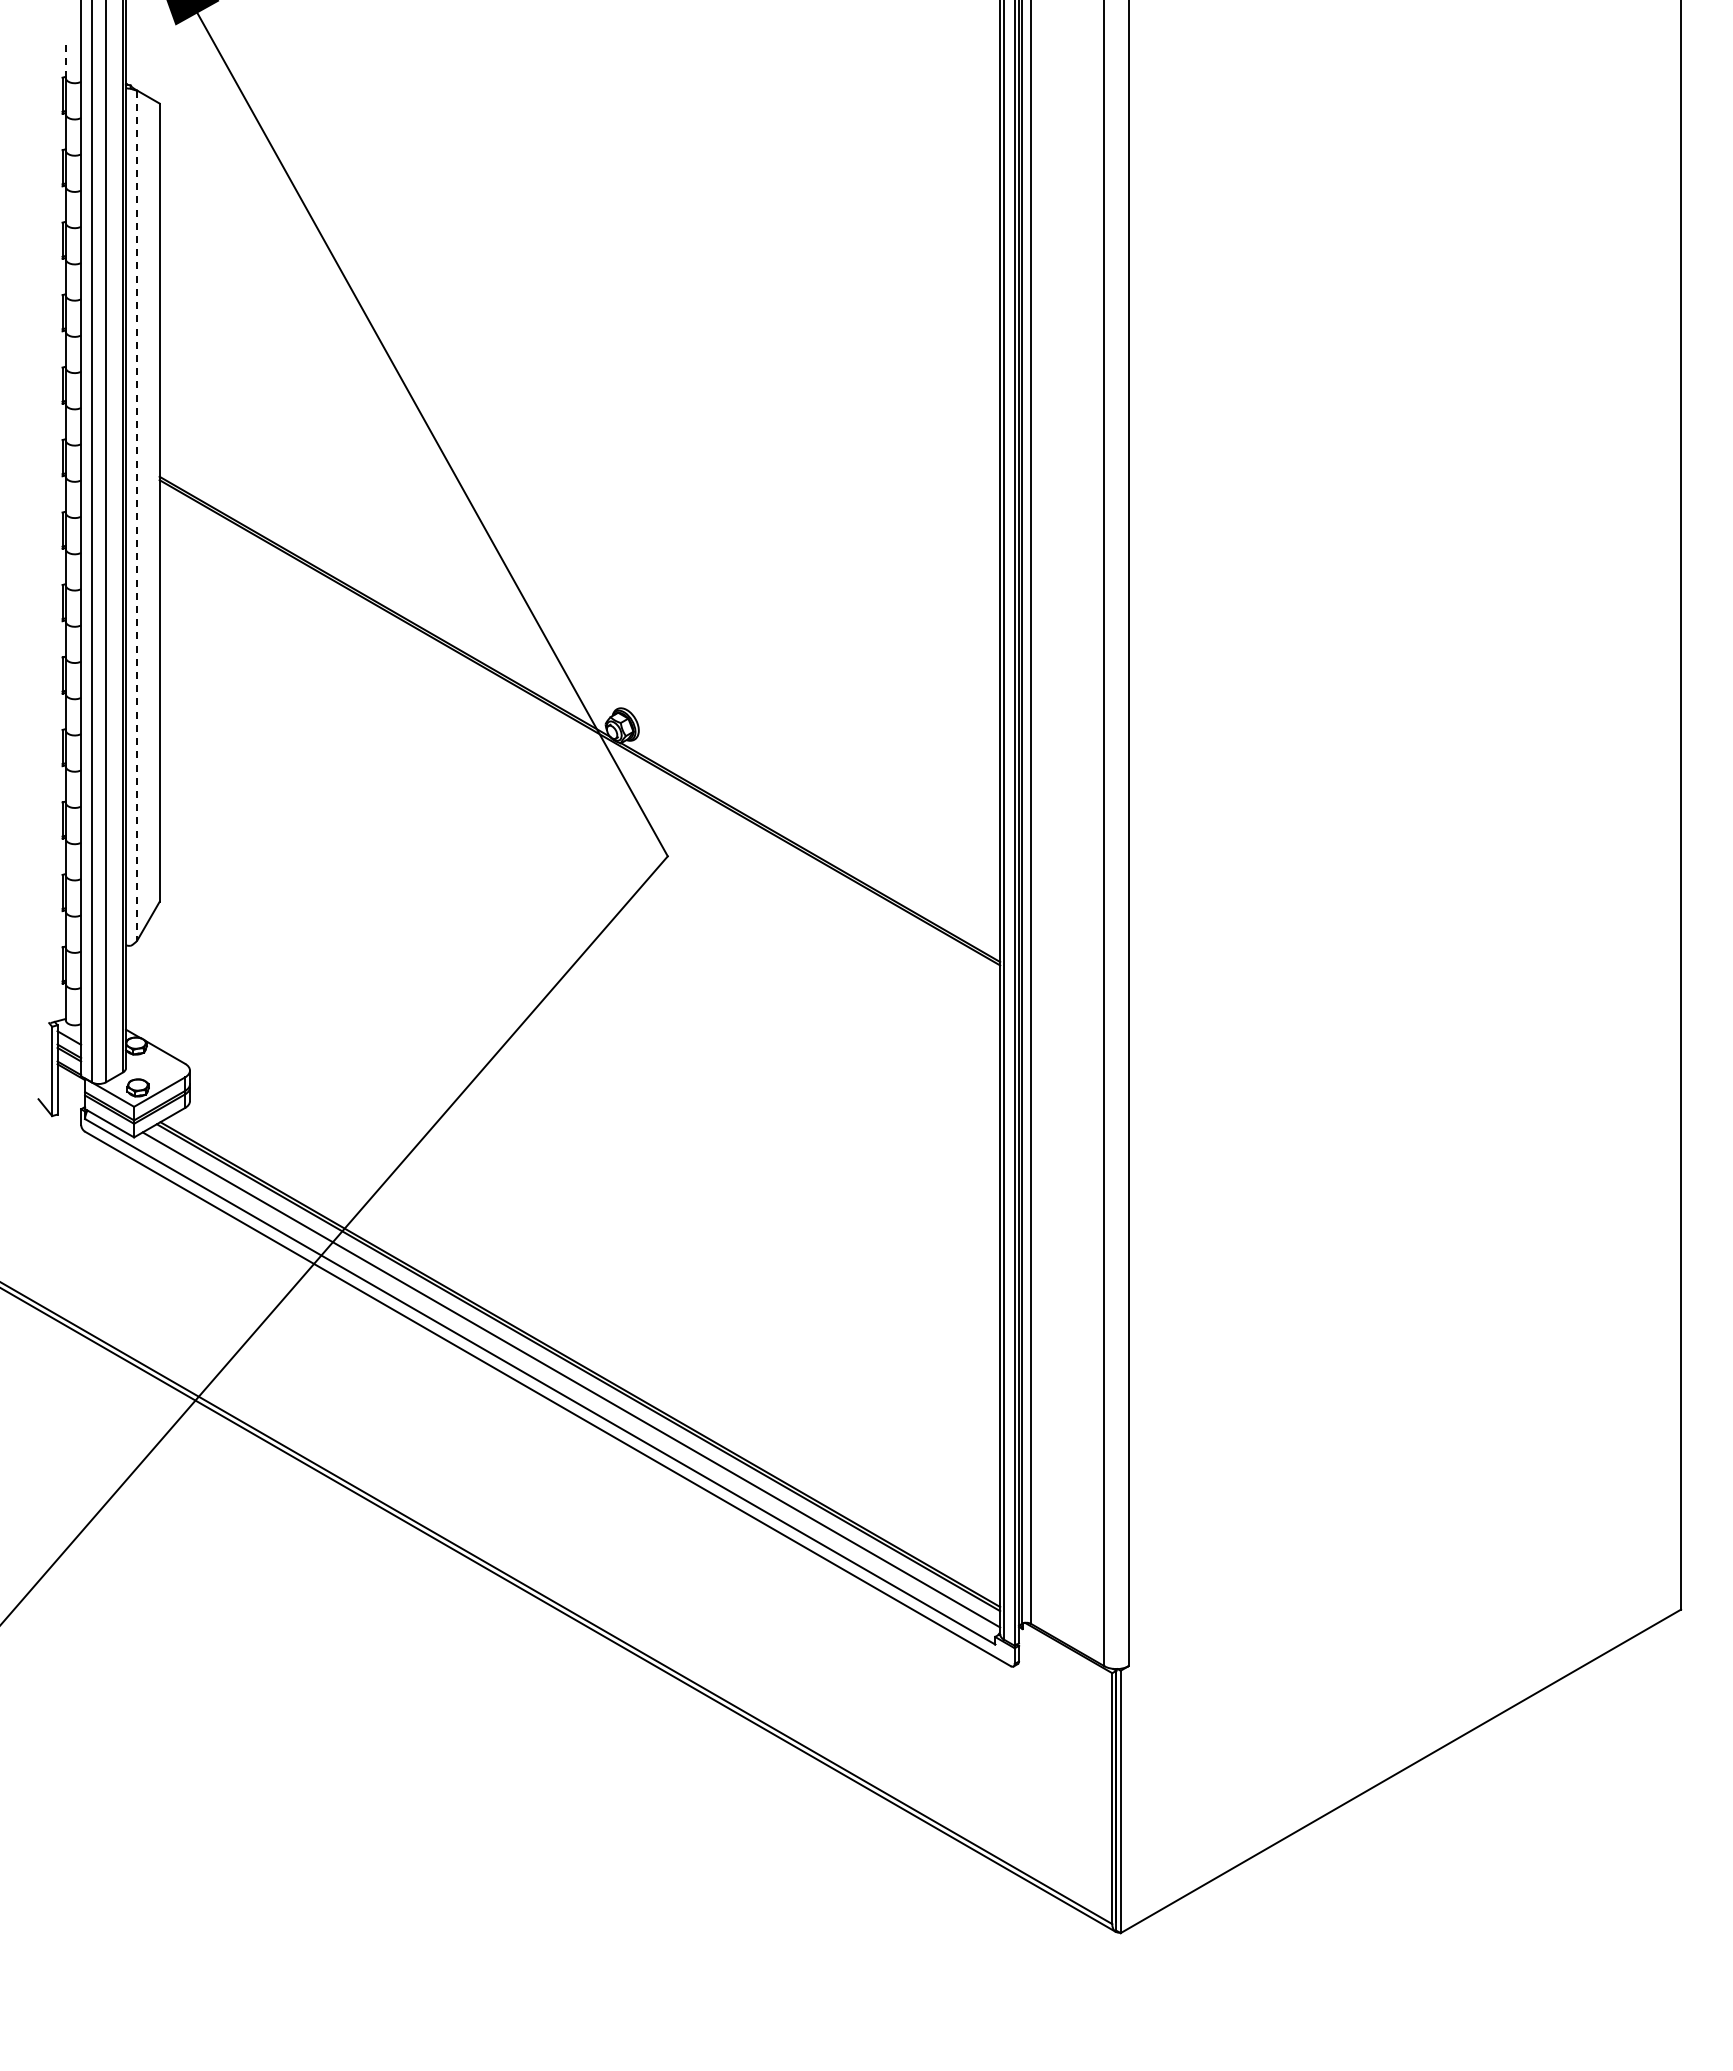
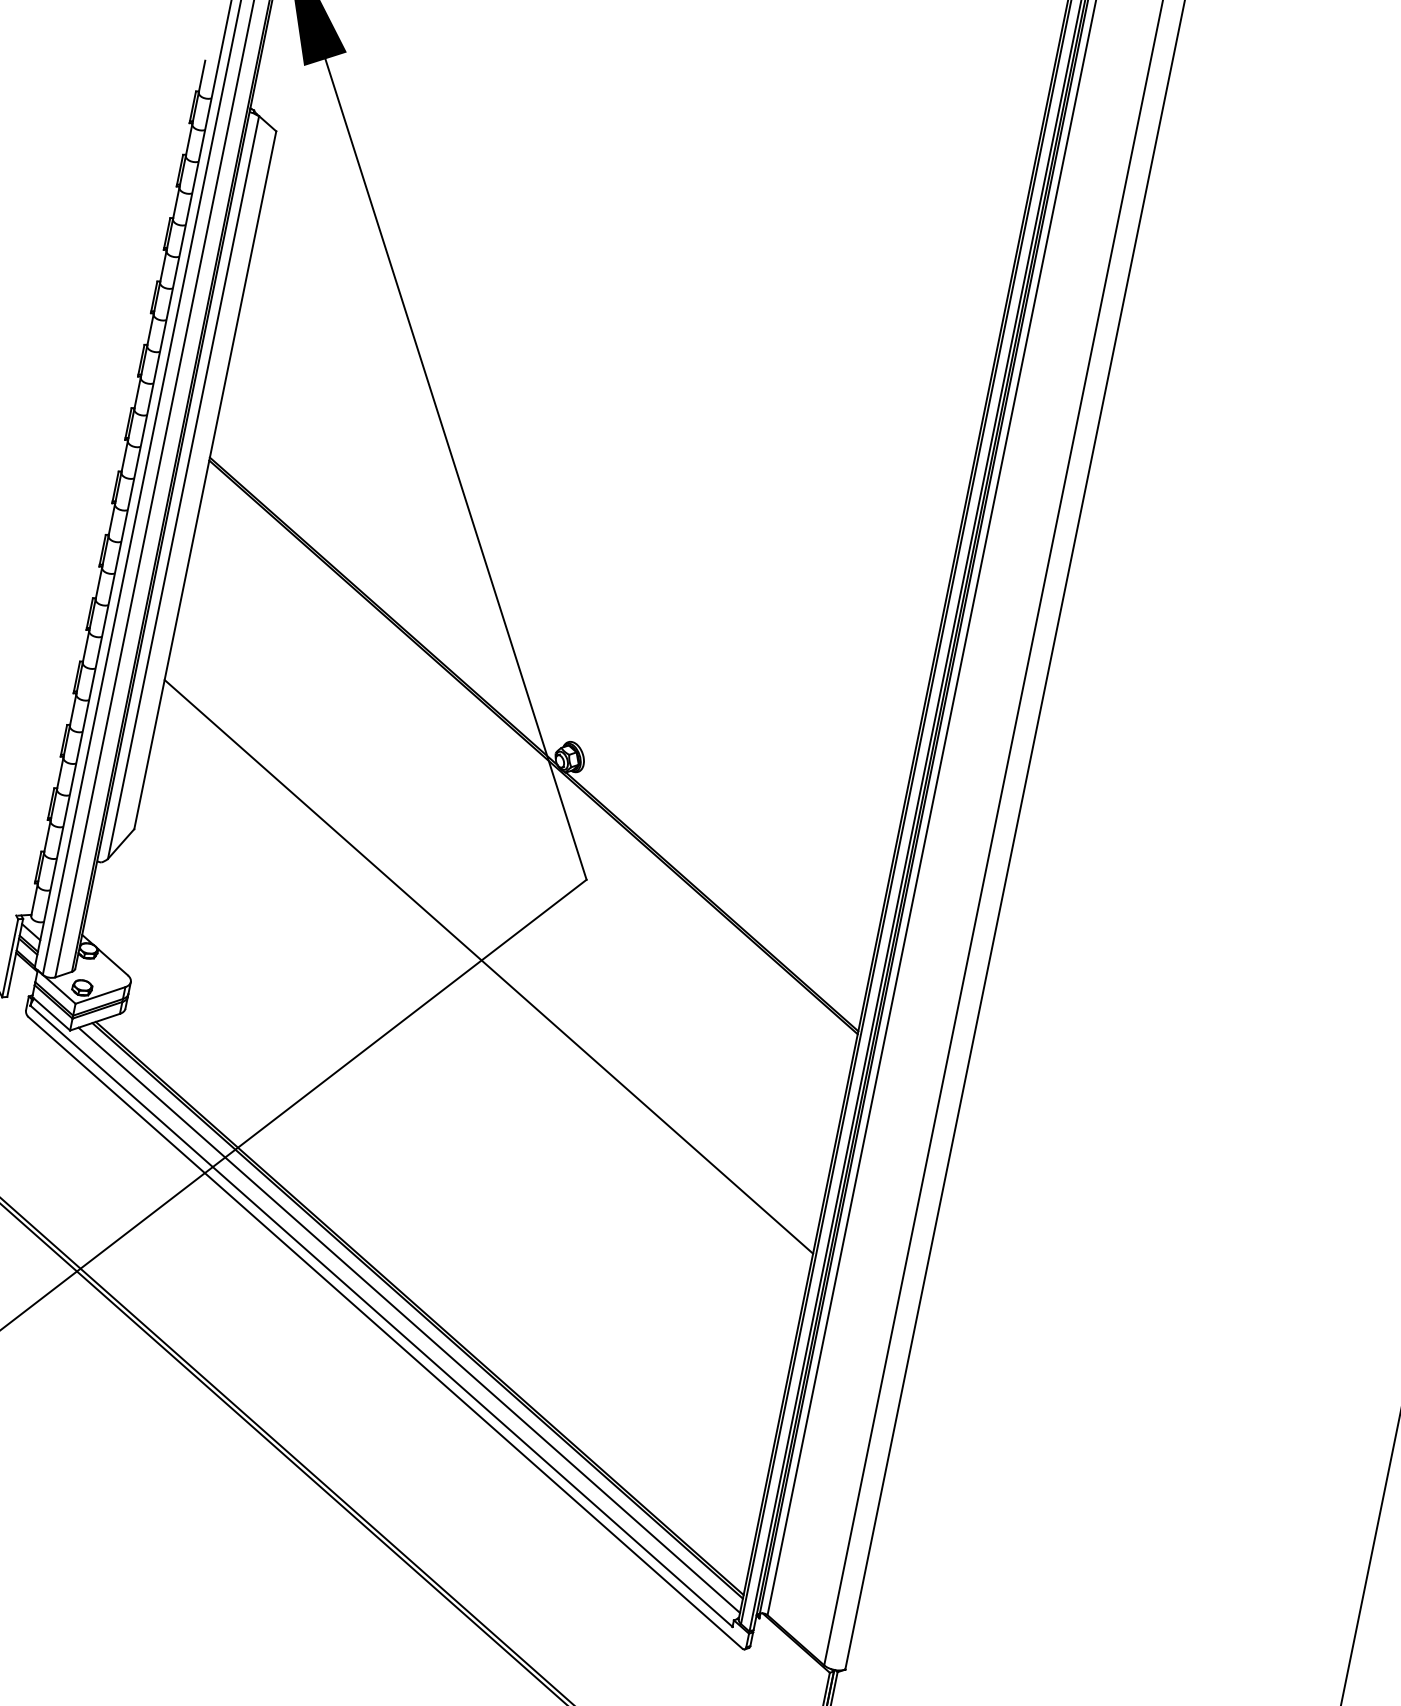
line: (65, 59) -> (201, 76), dashed -> solid
line: (137, 515) -> (183, 487), dashed -> solid
line: (579, 973) -> (488, 966), added

